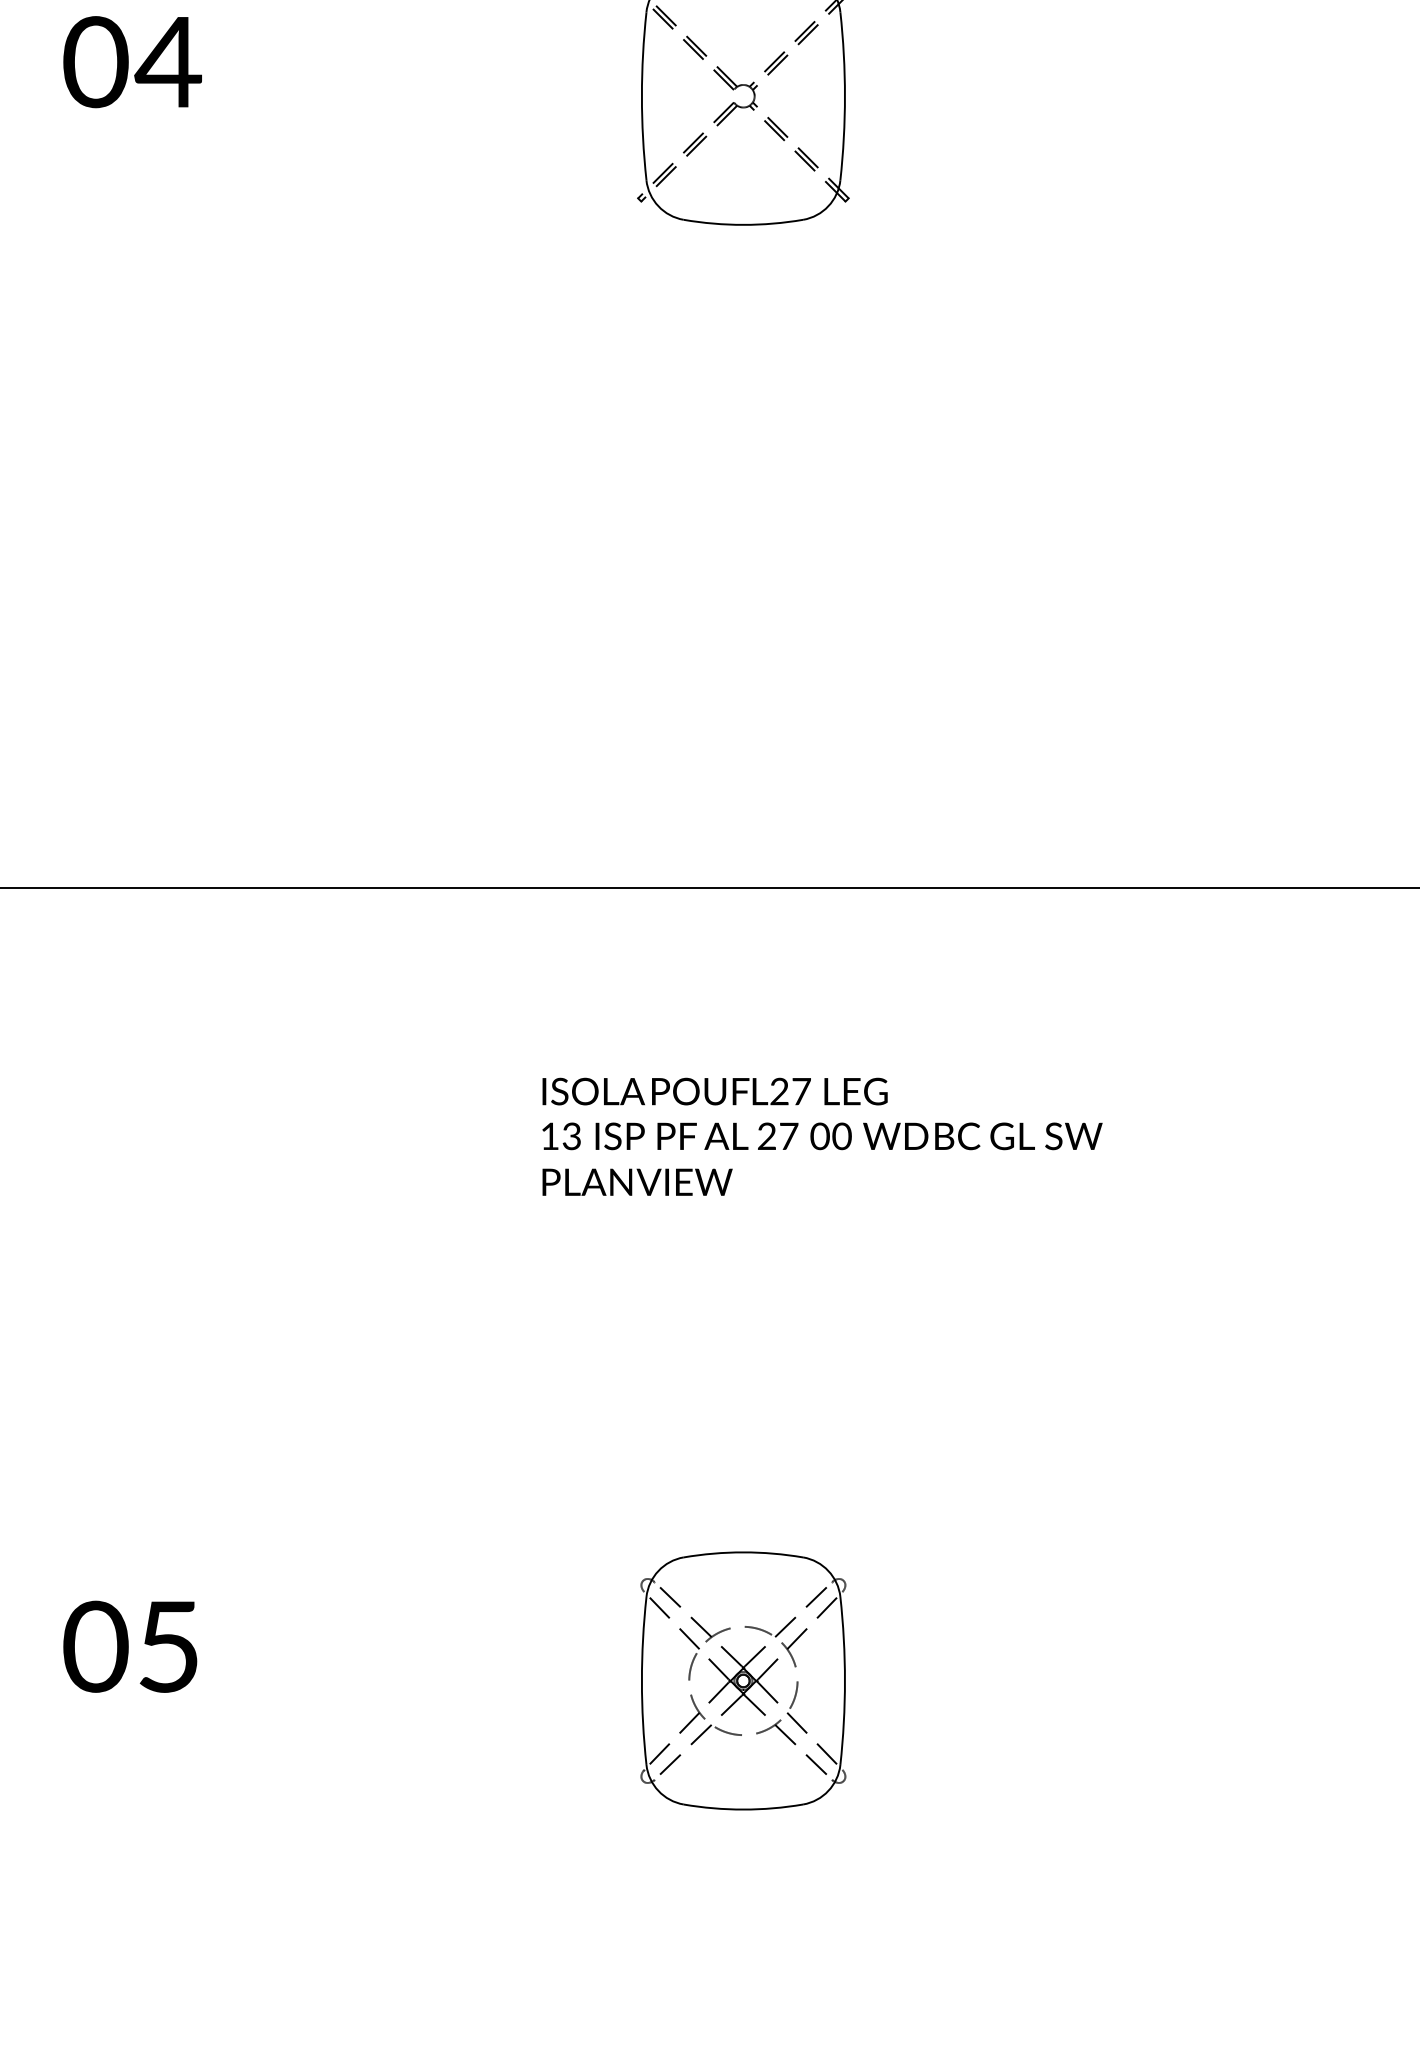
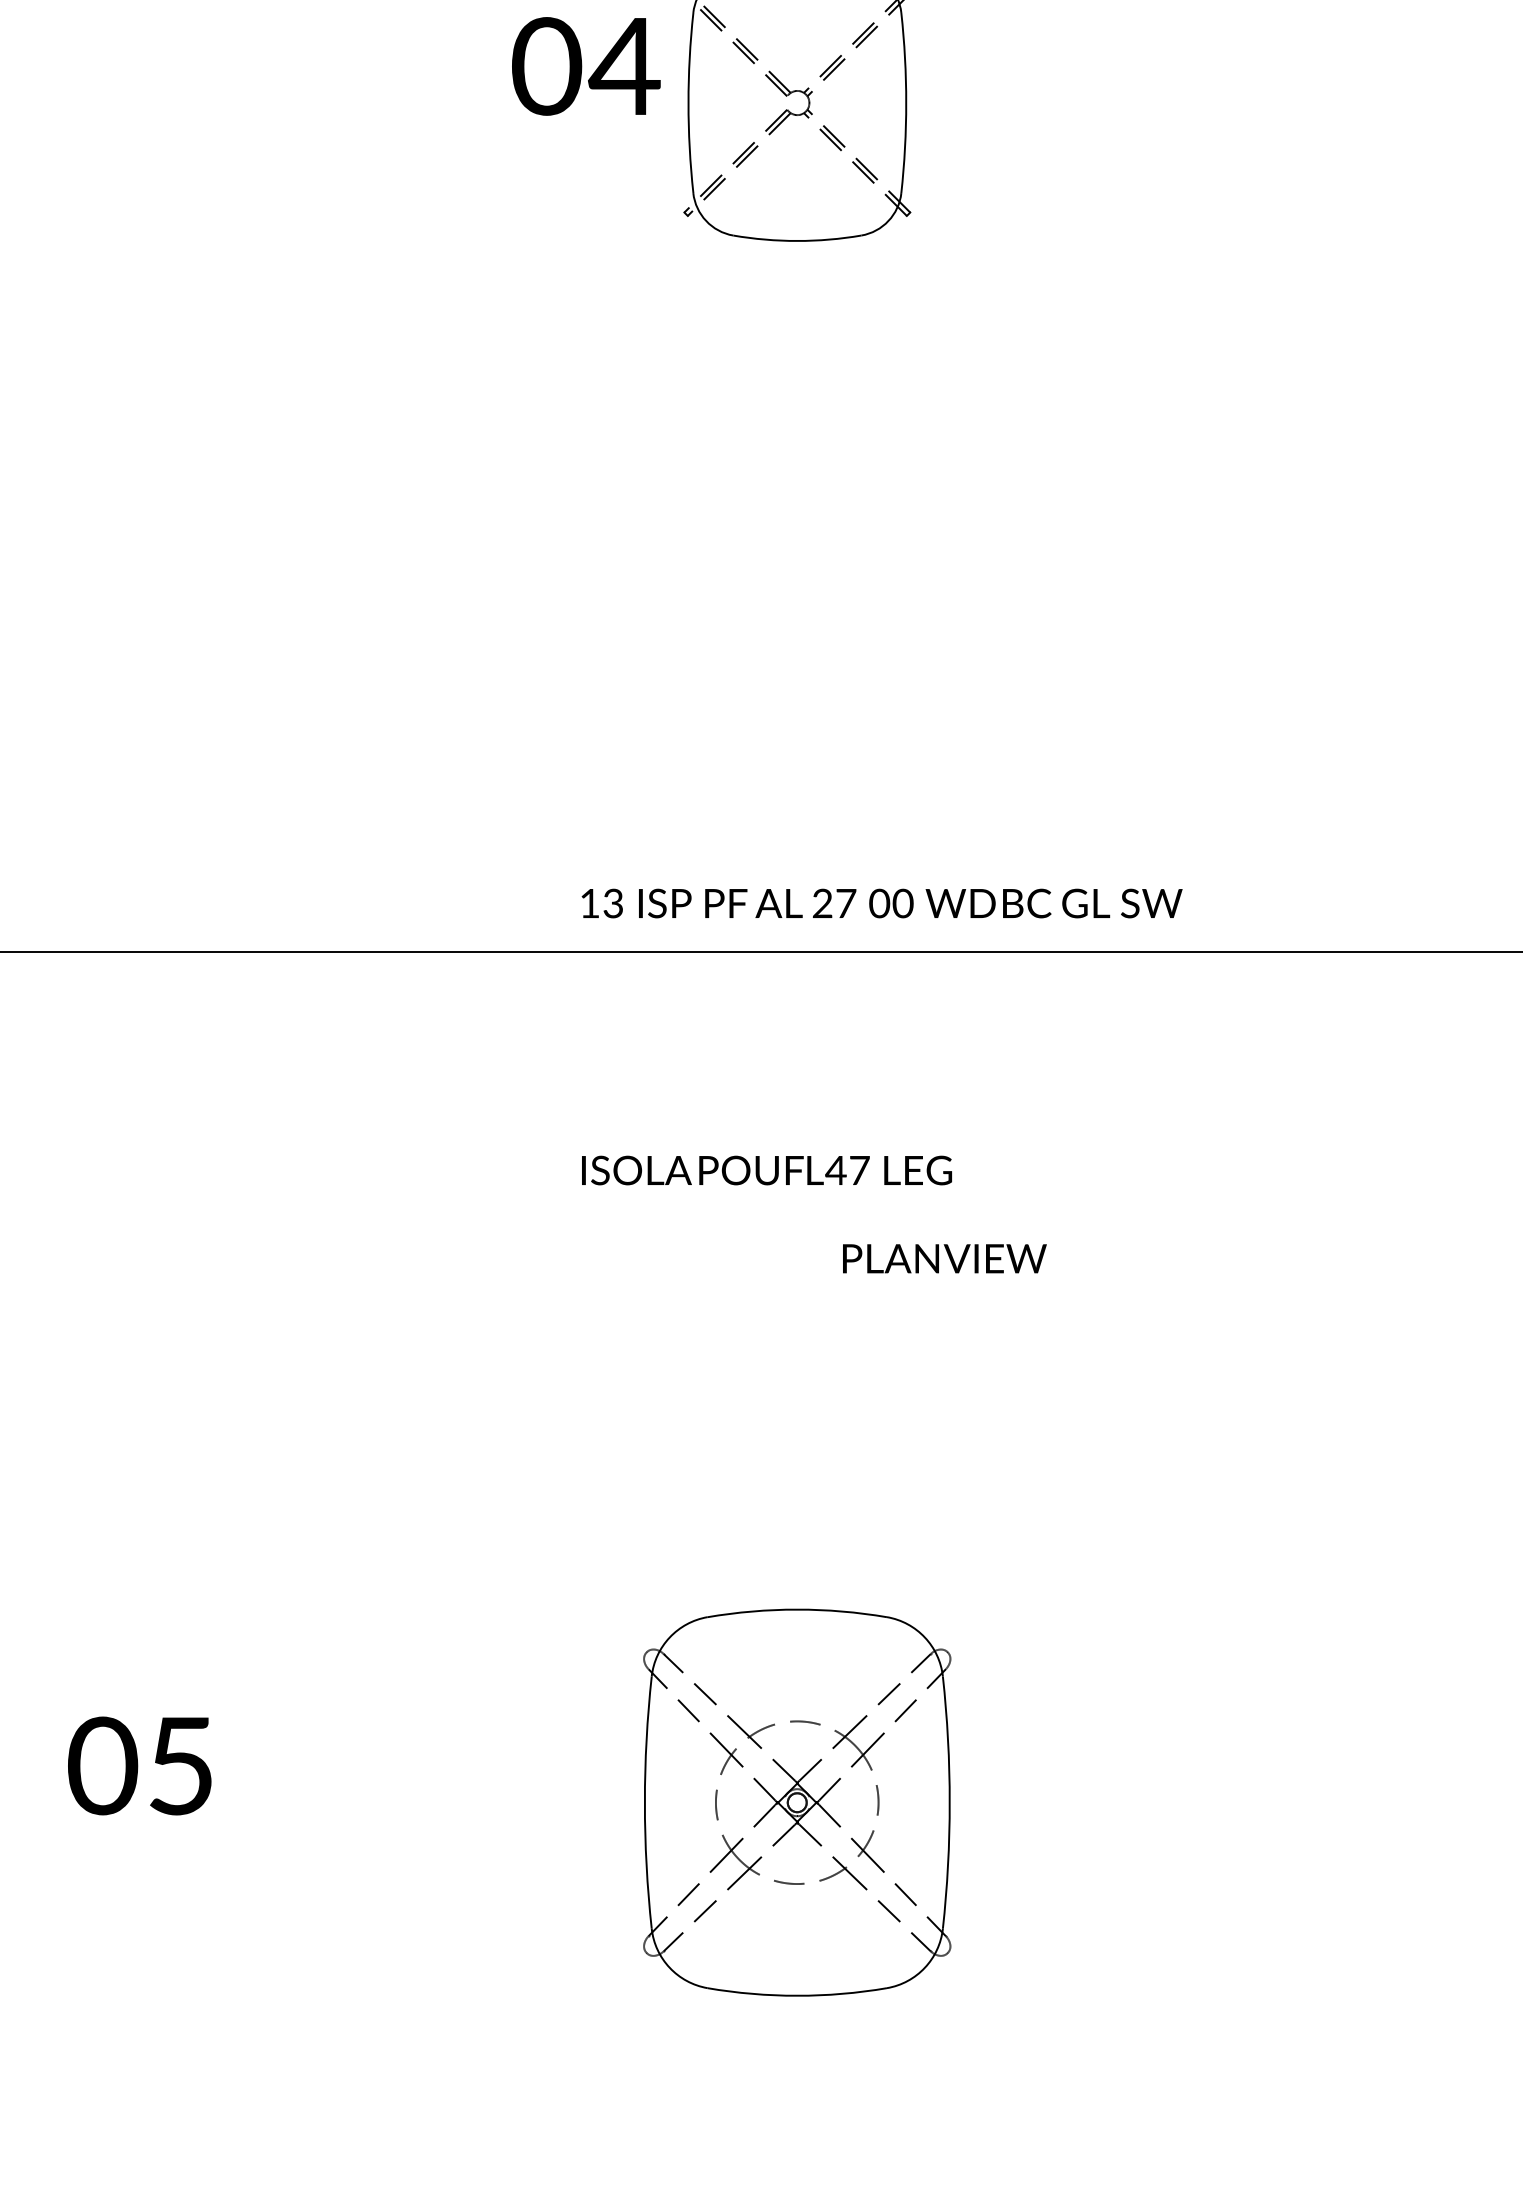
text: (132, 62) -> (586, 66), moved
text: (778, 1090) -> (835, 1169), L27 -> L47
text: (821, 1136) -> (881, 903), moved
text: (637, 1182) -> (944, 1258), moved
part: (743, 1680) -> (797, 1802), size x1.4

